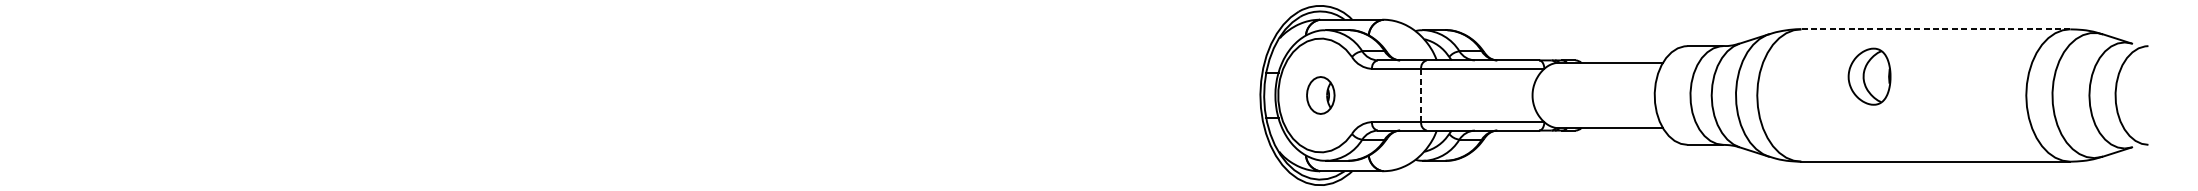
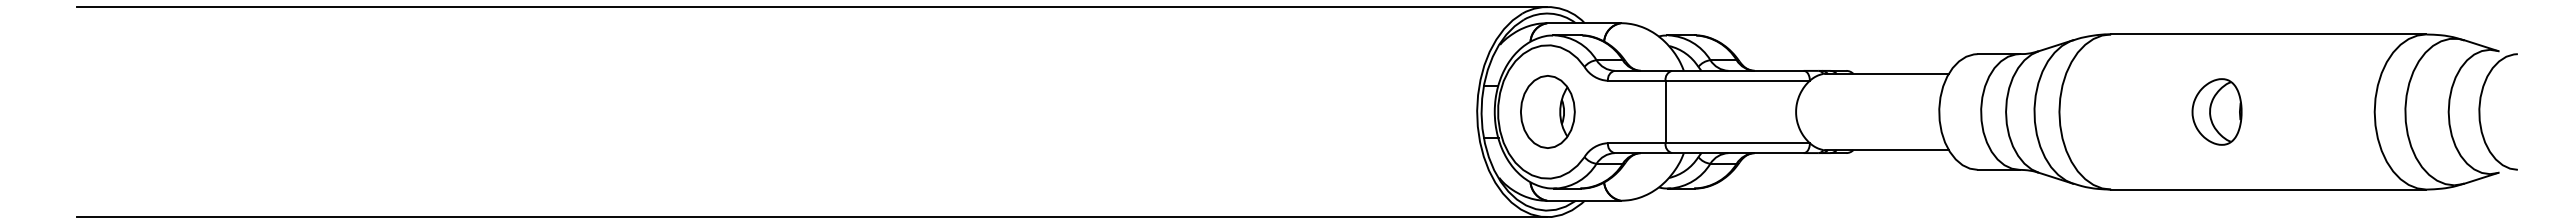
line: (693, 5) -> (812, 6), added
line: (1935, 29) -> (2268, 34), dashed -> solid
part: (1869, 76) -> (2216, 111), moved
part: (1320, 95) -> (1547, 111), size x1.67
line: (1421, 95) -> (1665, 111), dashed -> solid
line: (693, 185) -> (812, 217), added

